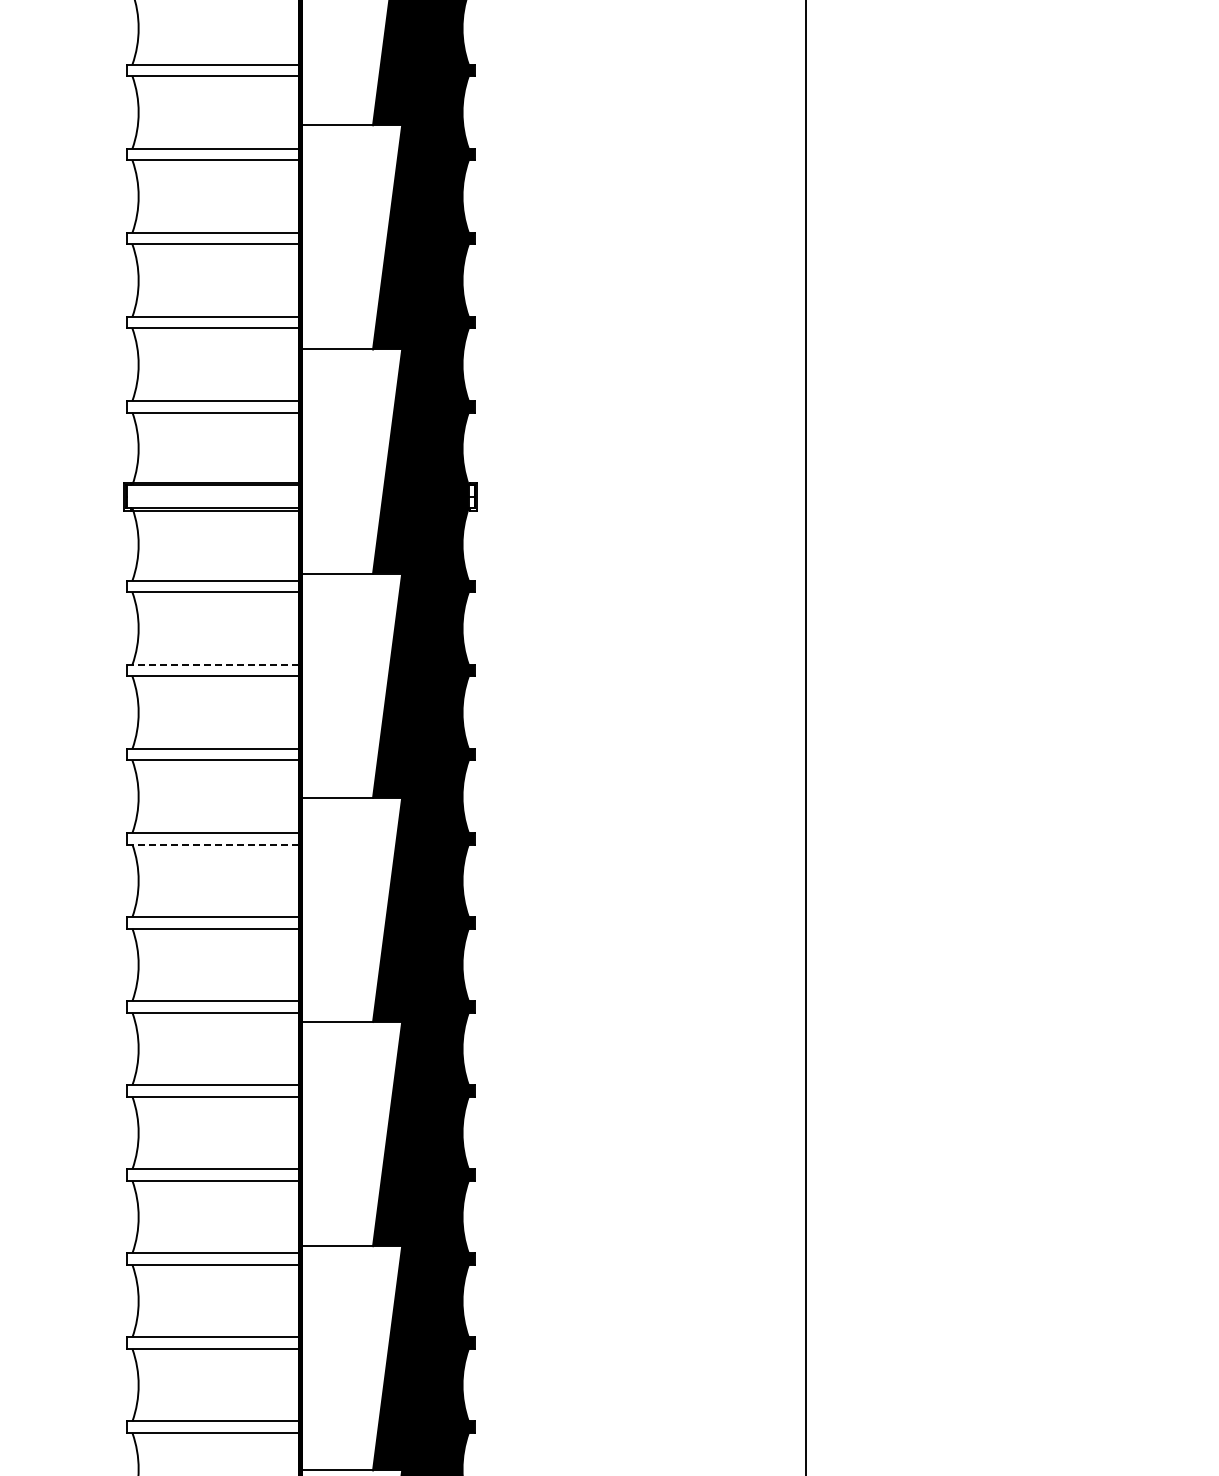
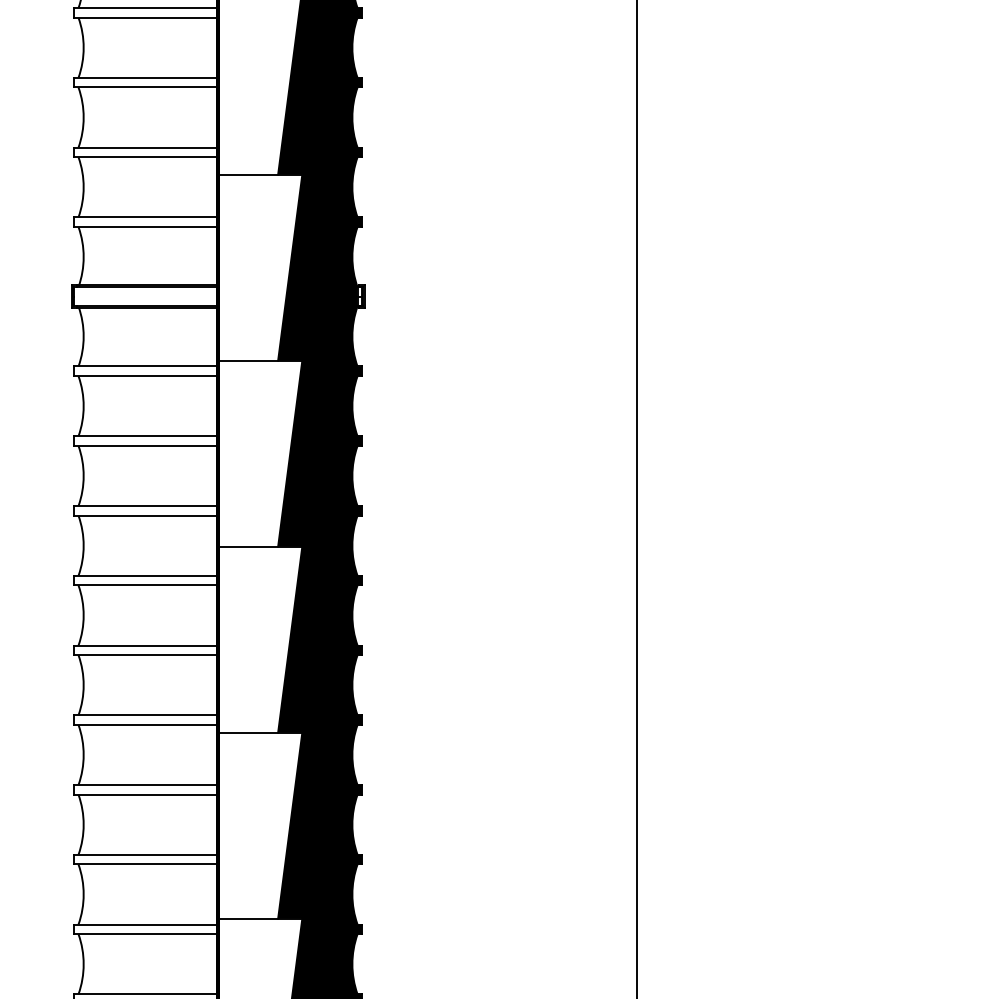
line: (214, 664) -> (146, 436), dashed -> solid
line: (214, 844) -> (146, 585), dashed -> solid

